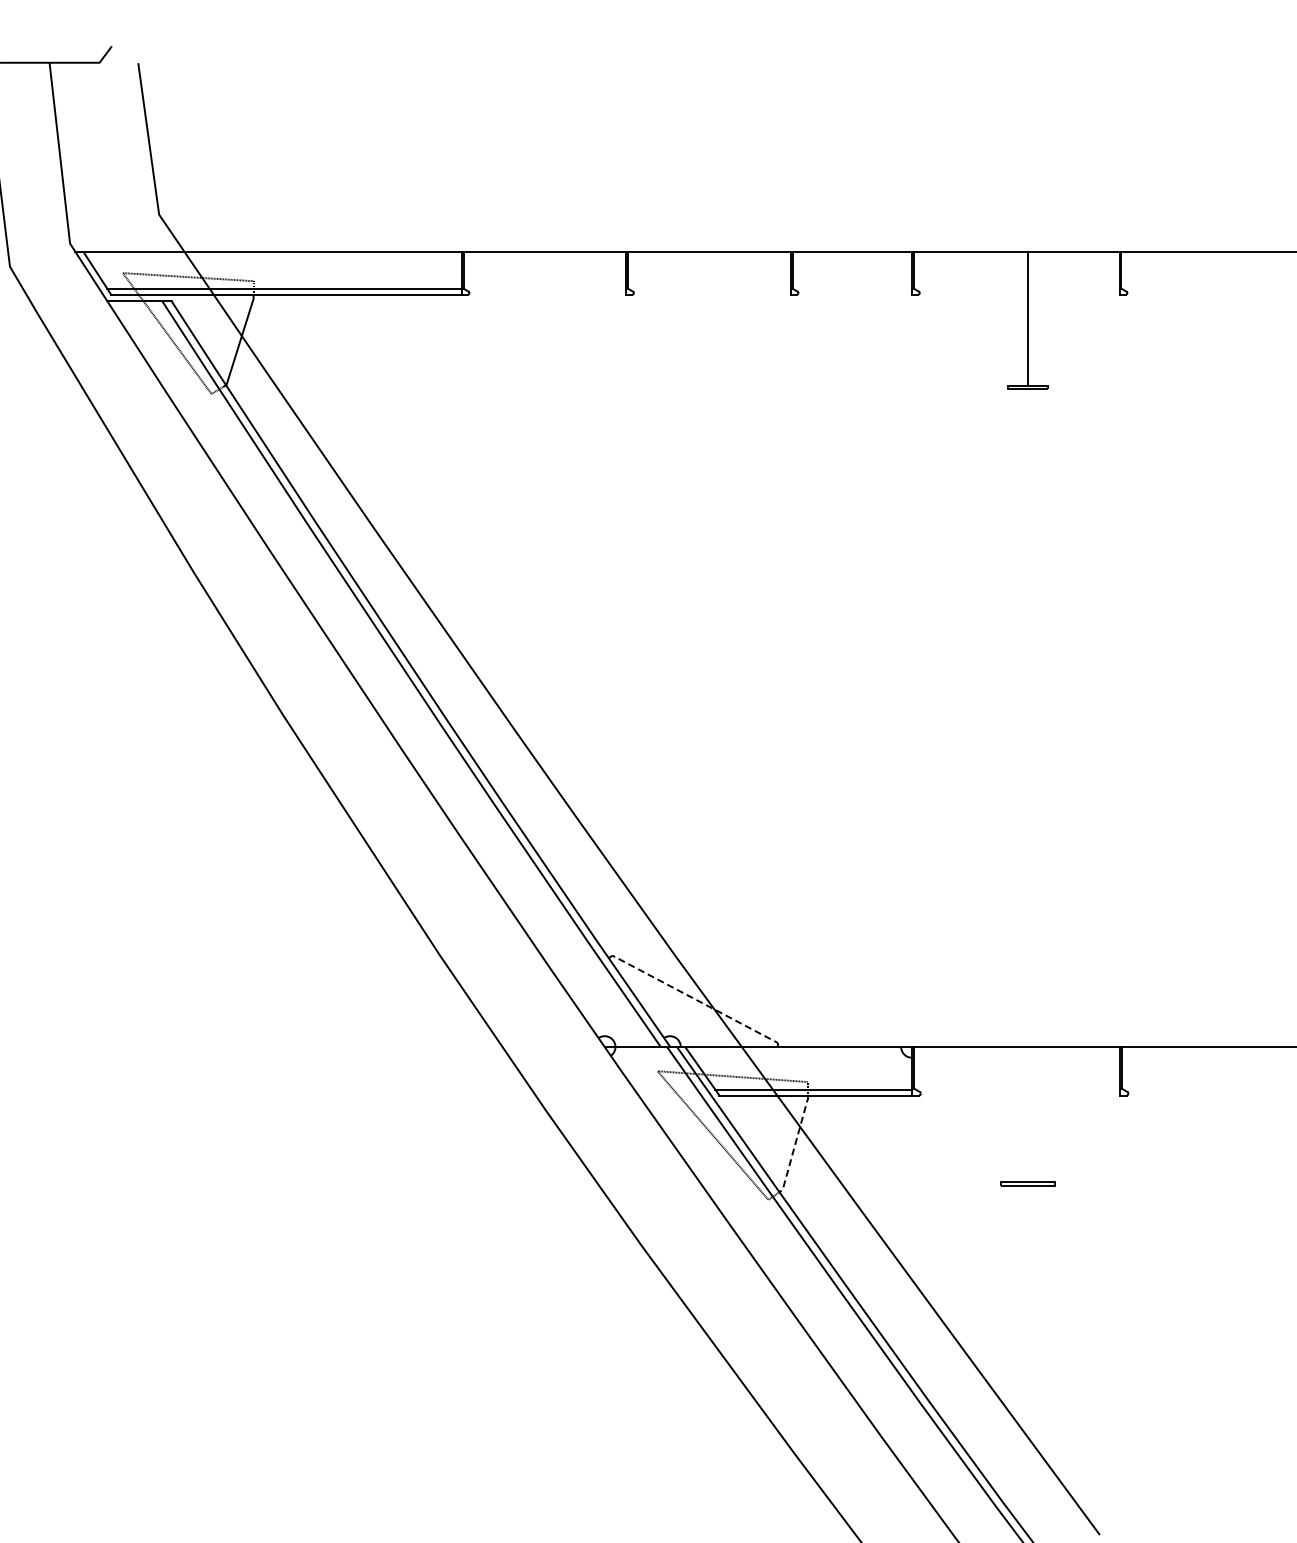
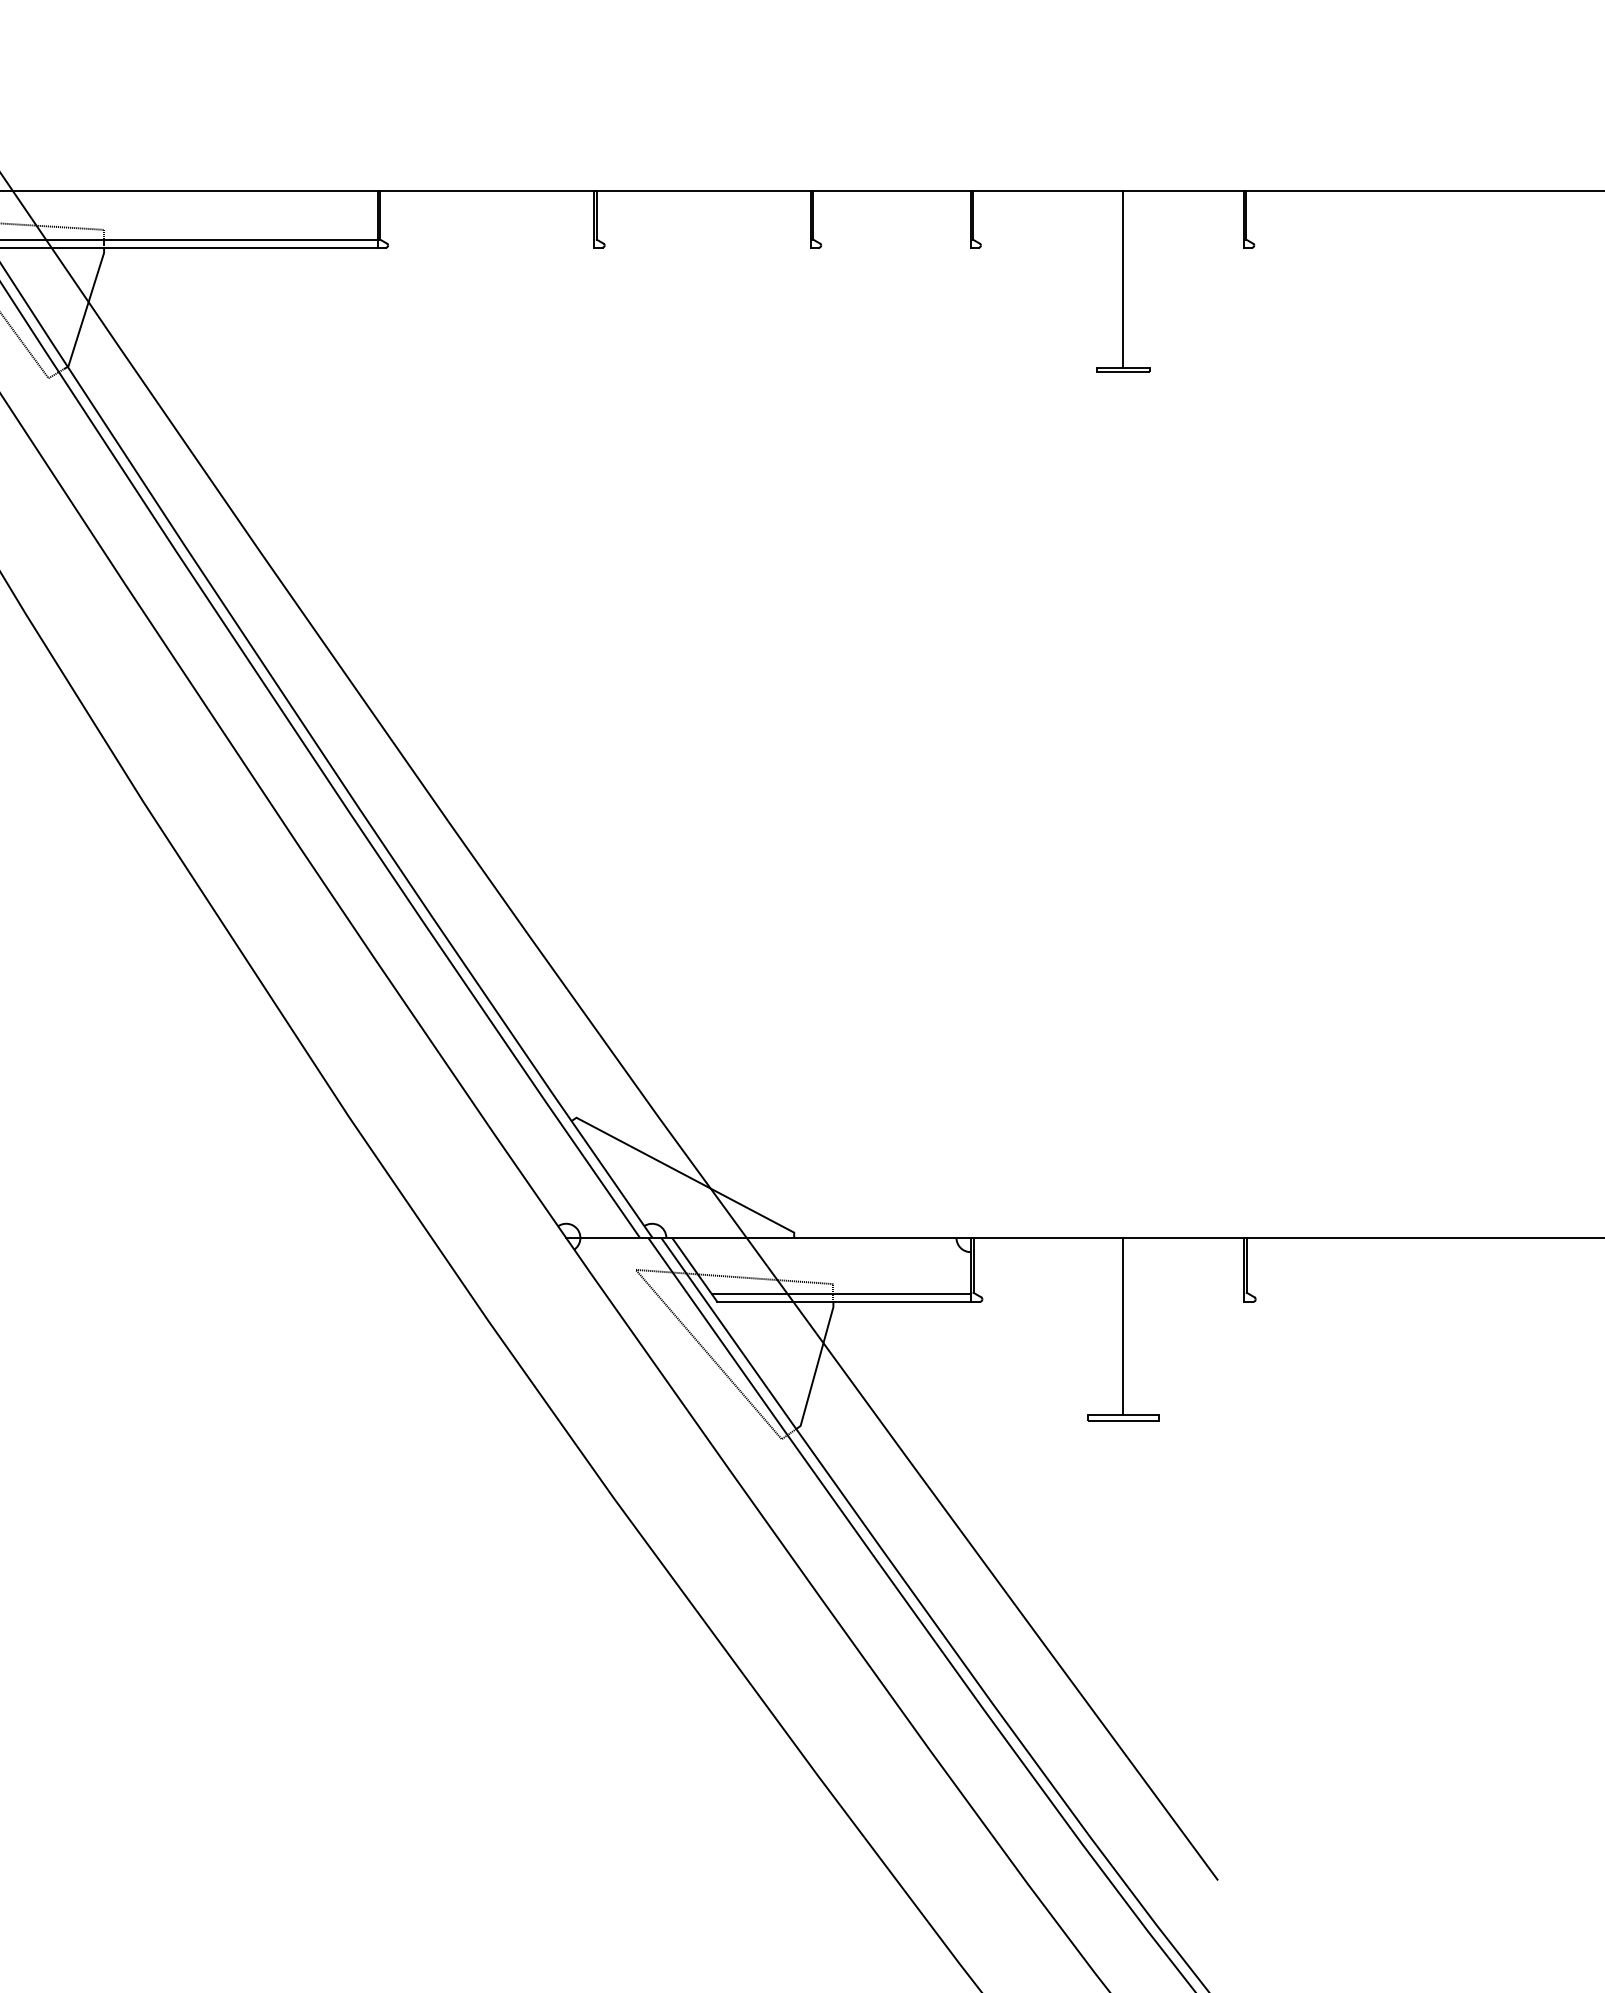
line: (695, 999) -> (685, 1175), dashed -> solid
line: (1027, 1113) -> (1122, 1325), added
line: (795, 1144) -> (817, 1366), dashed -> solid

